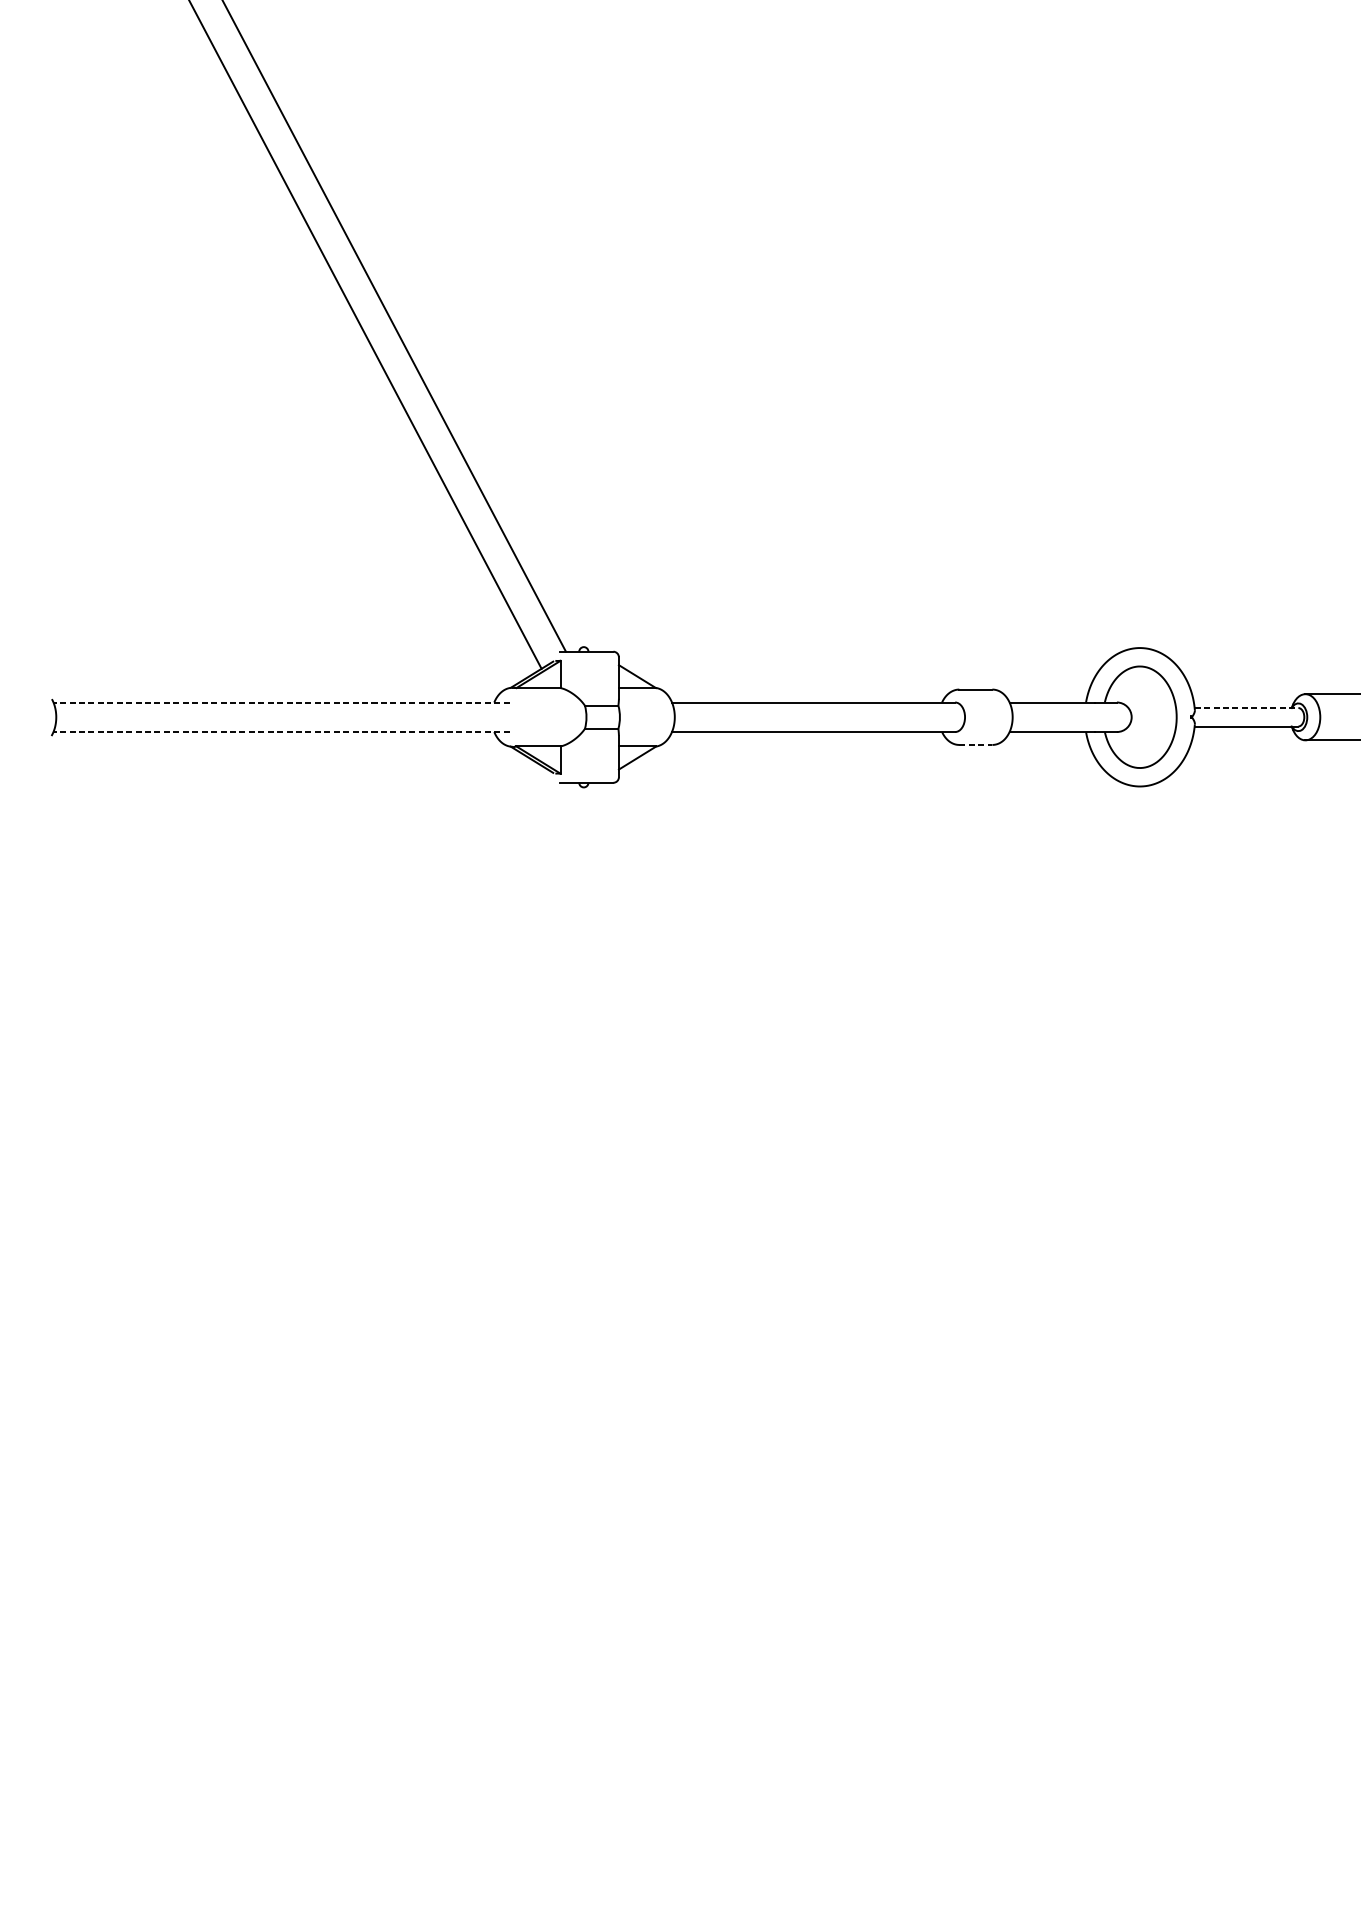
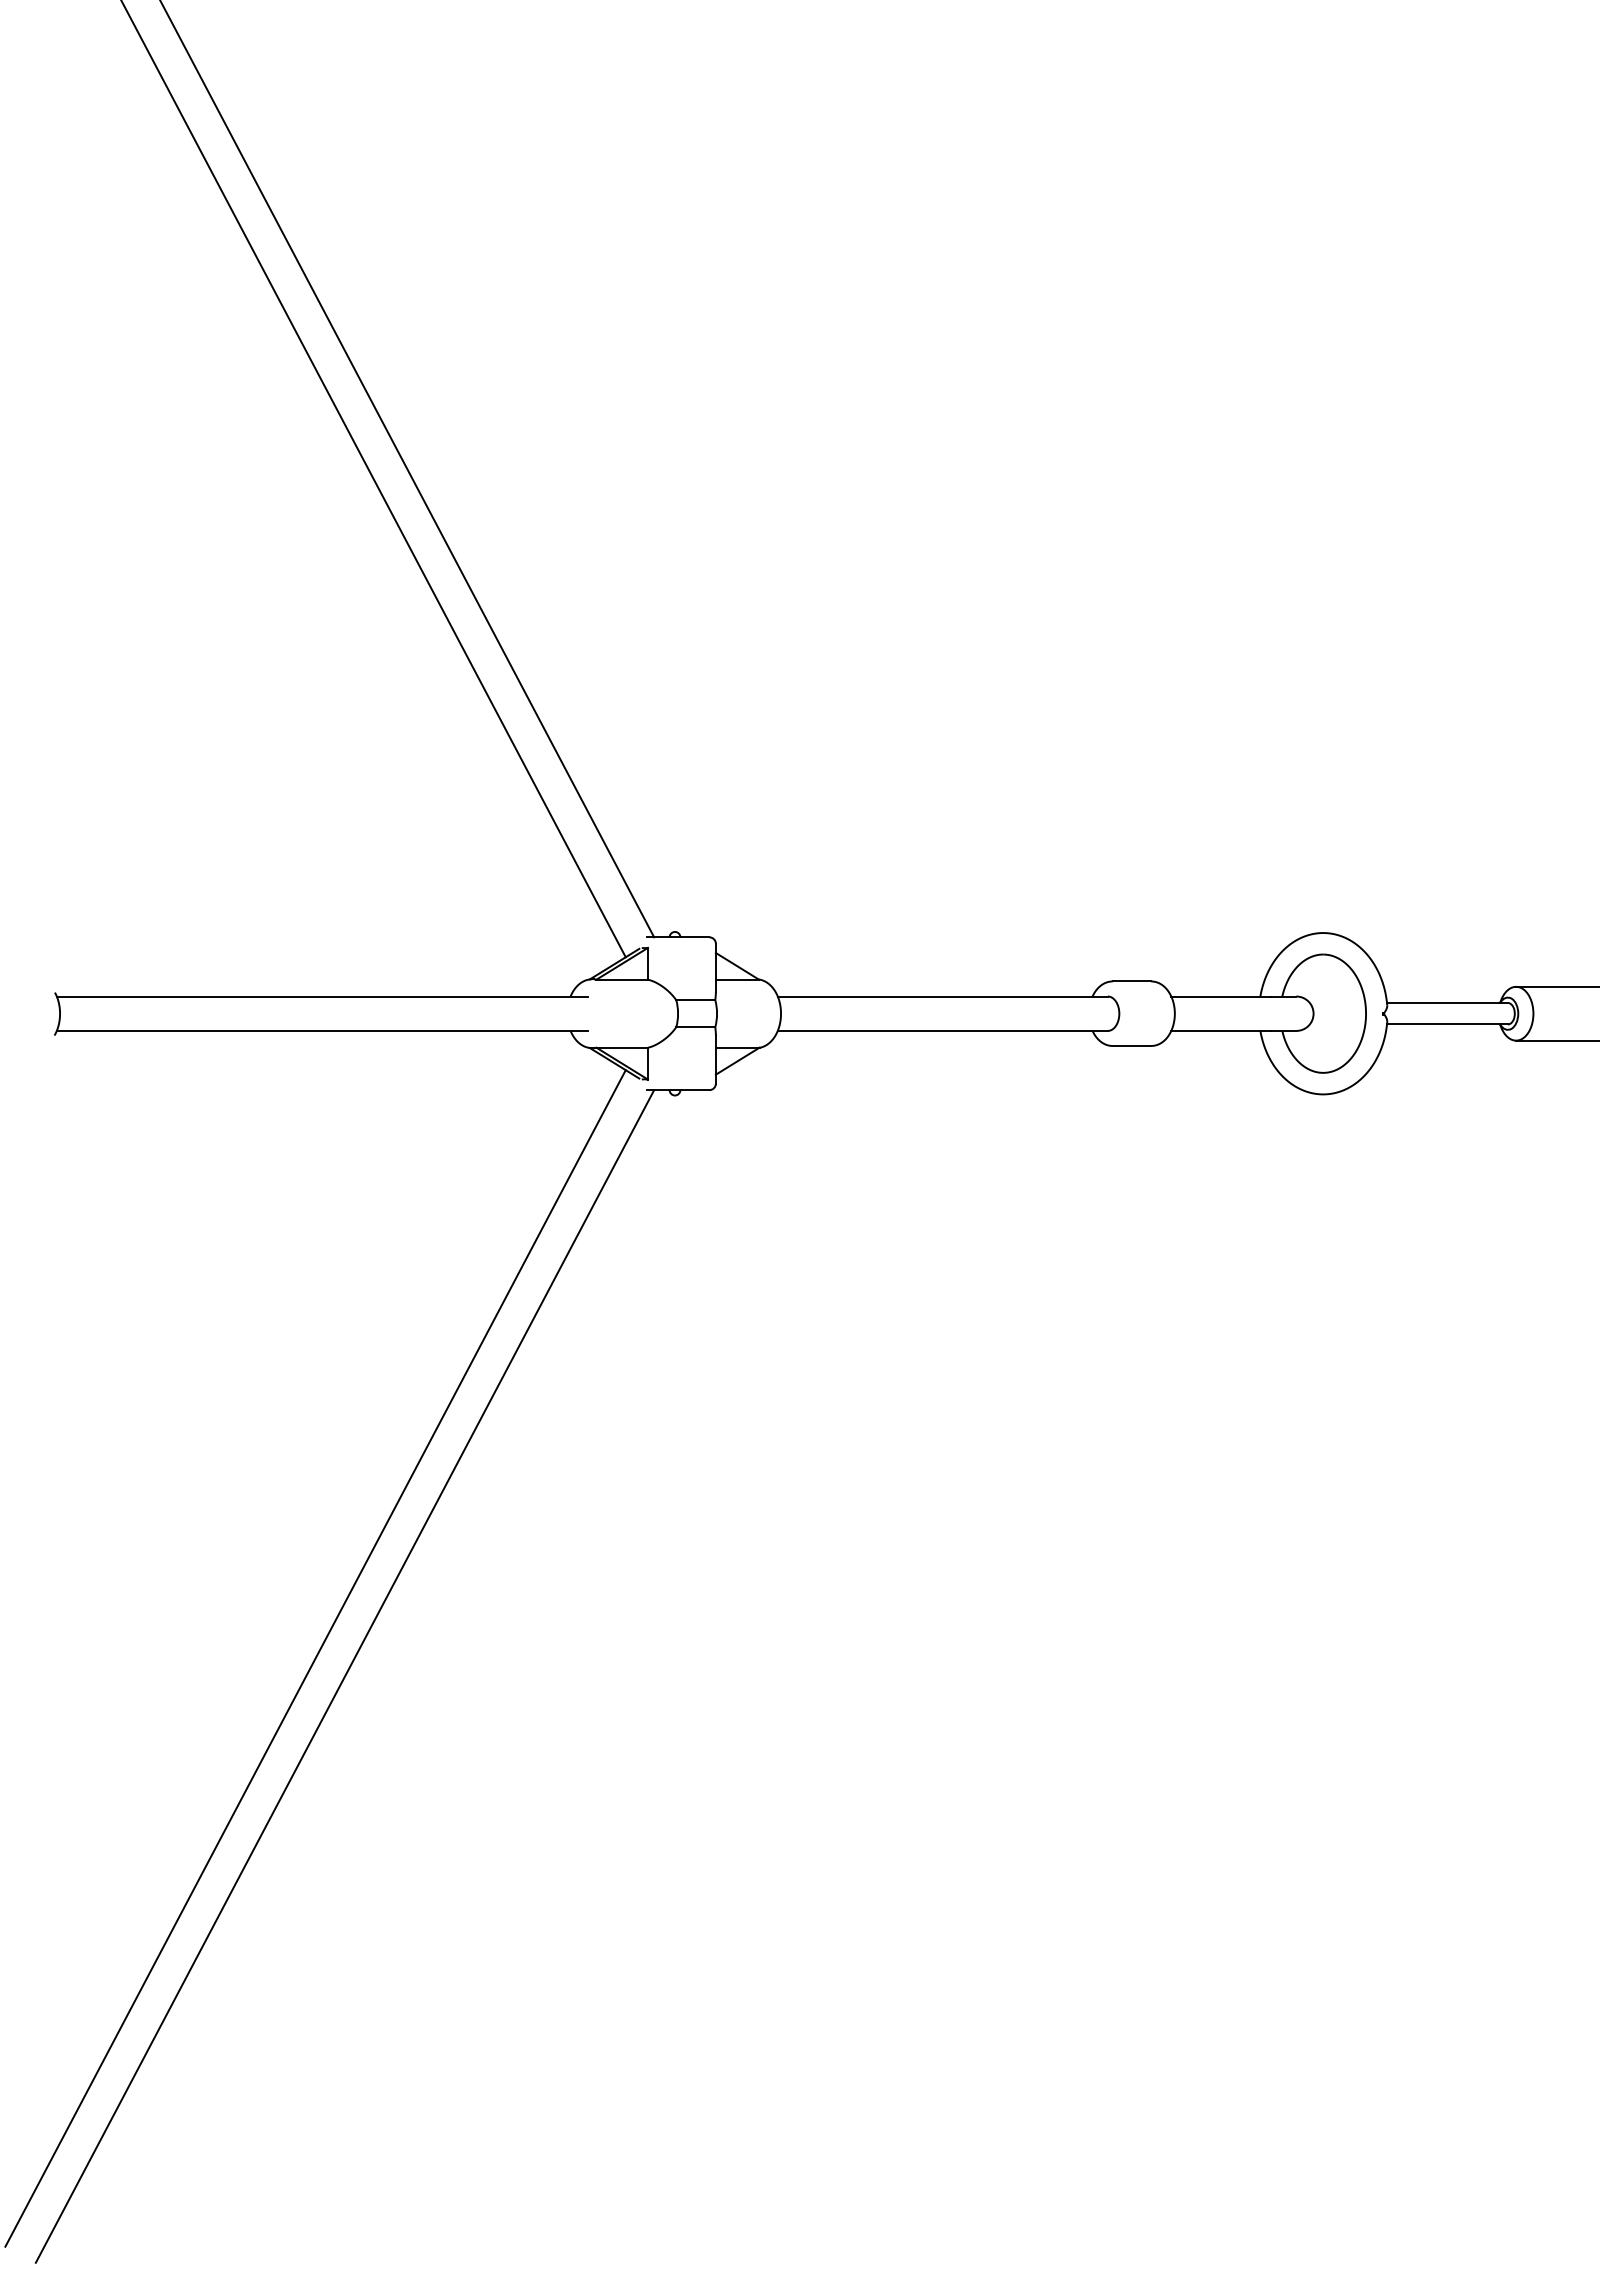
line: (281, 702) -> (322, 996), dashed -> solid
line: (1246, 707) -> (1447, 1002), dashed -> solid
line: (281, 731) -> (322, 1030), dashed -> solid
line: (976, 745) -> (1132, 1046), dashed -> solid
line: (275, 1270) -> (315, 1658), added
line: (300, 1285) -> (344, 1676), added

